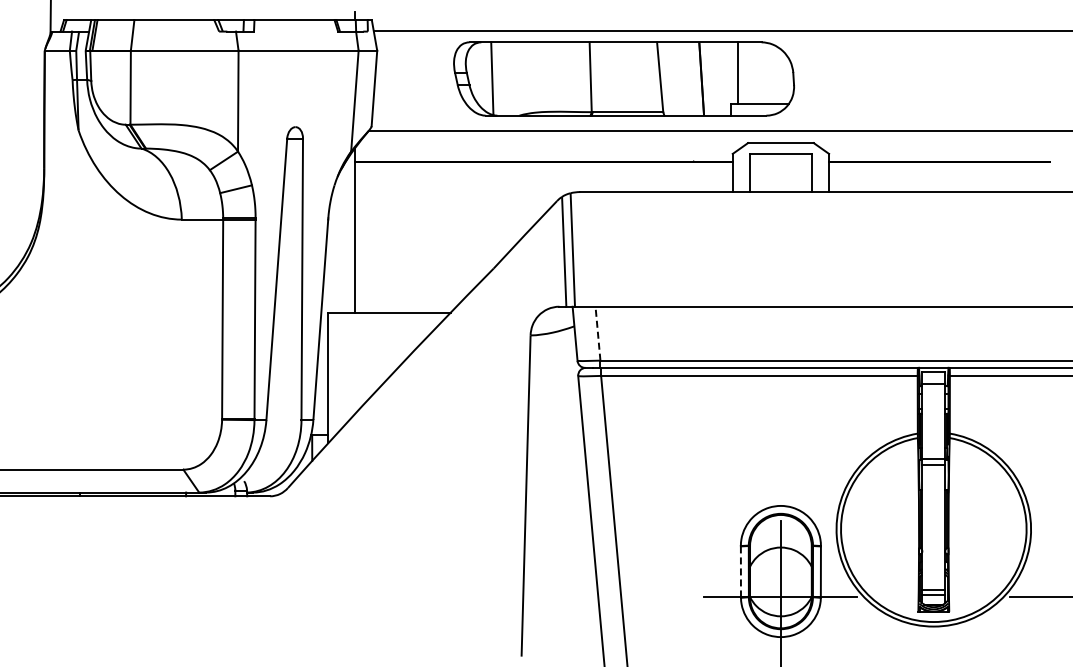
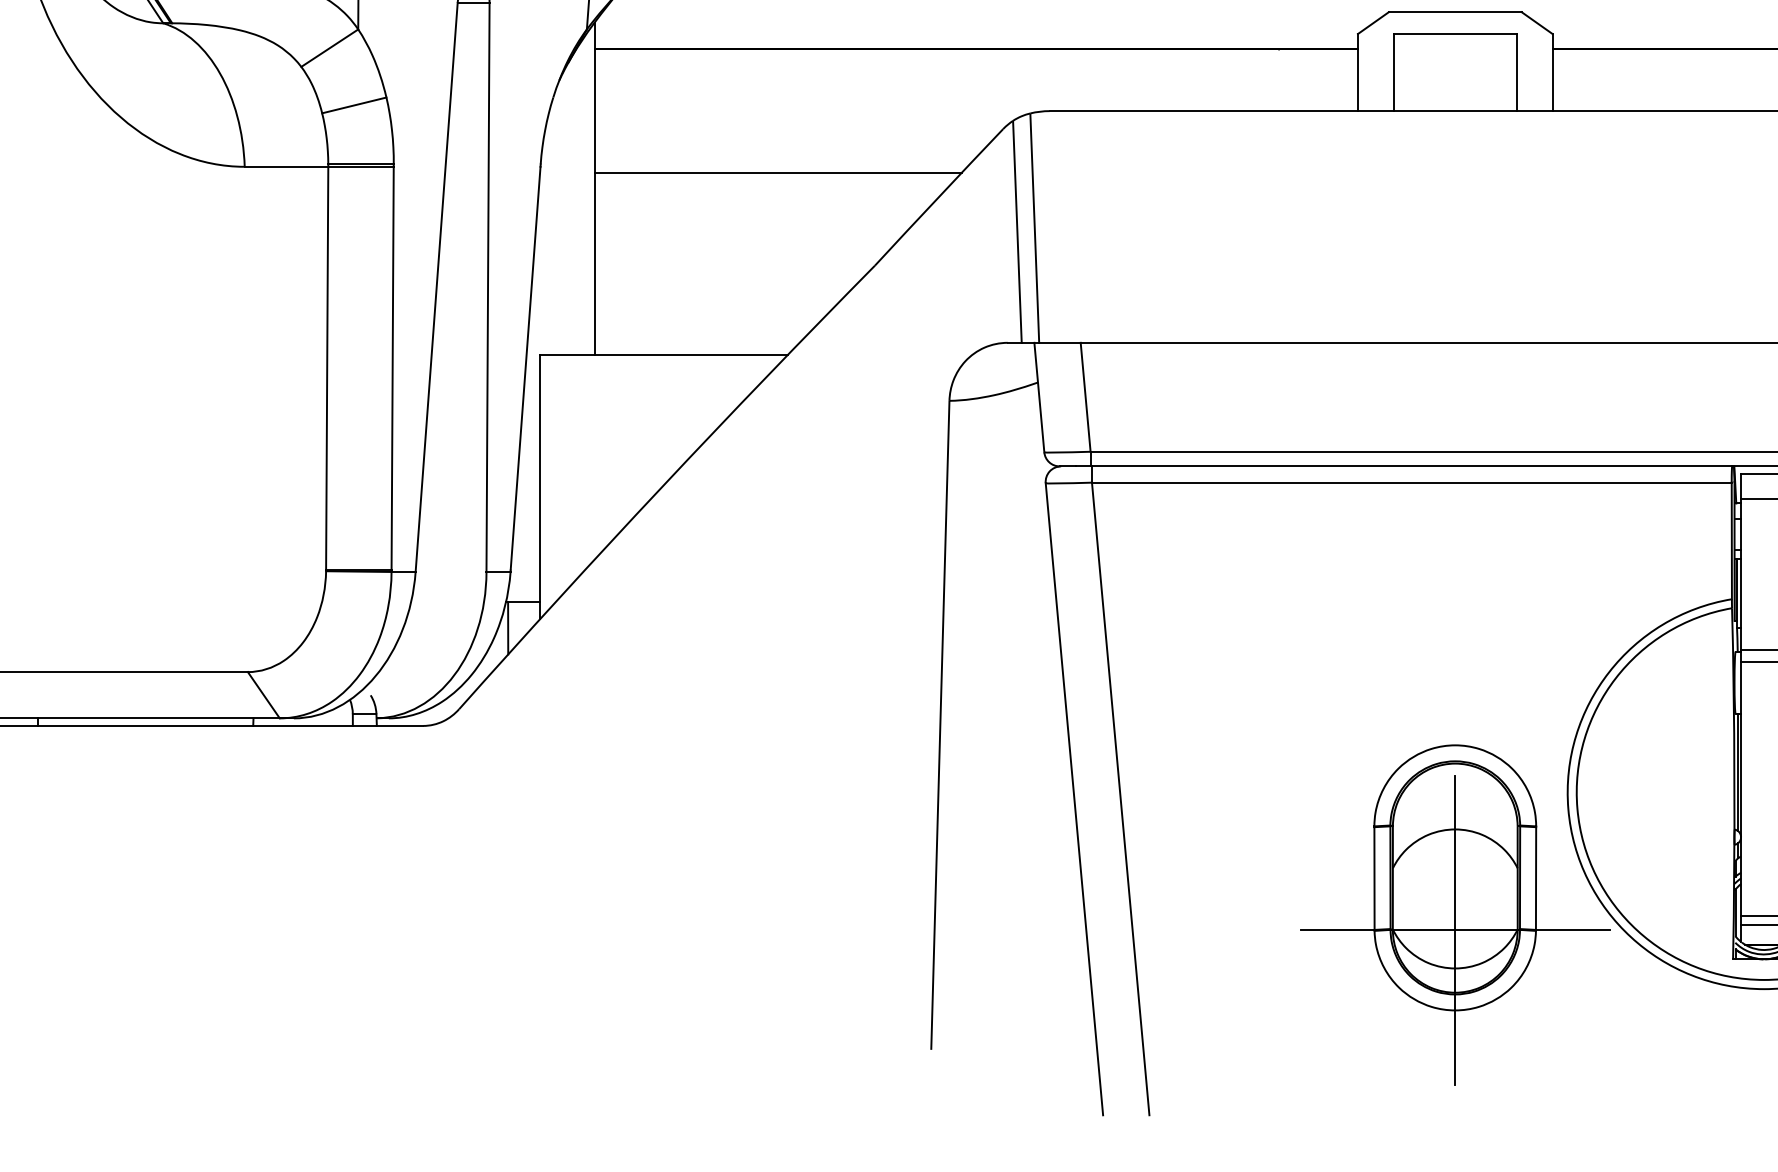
line: (445, 222) -> (777, 172), added
line: (597, 333) -> (1084, 396), dashed -> solid
line: (740, 572) -> (1373, 879), dashed -> solid

